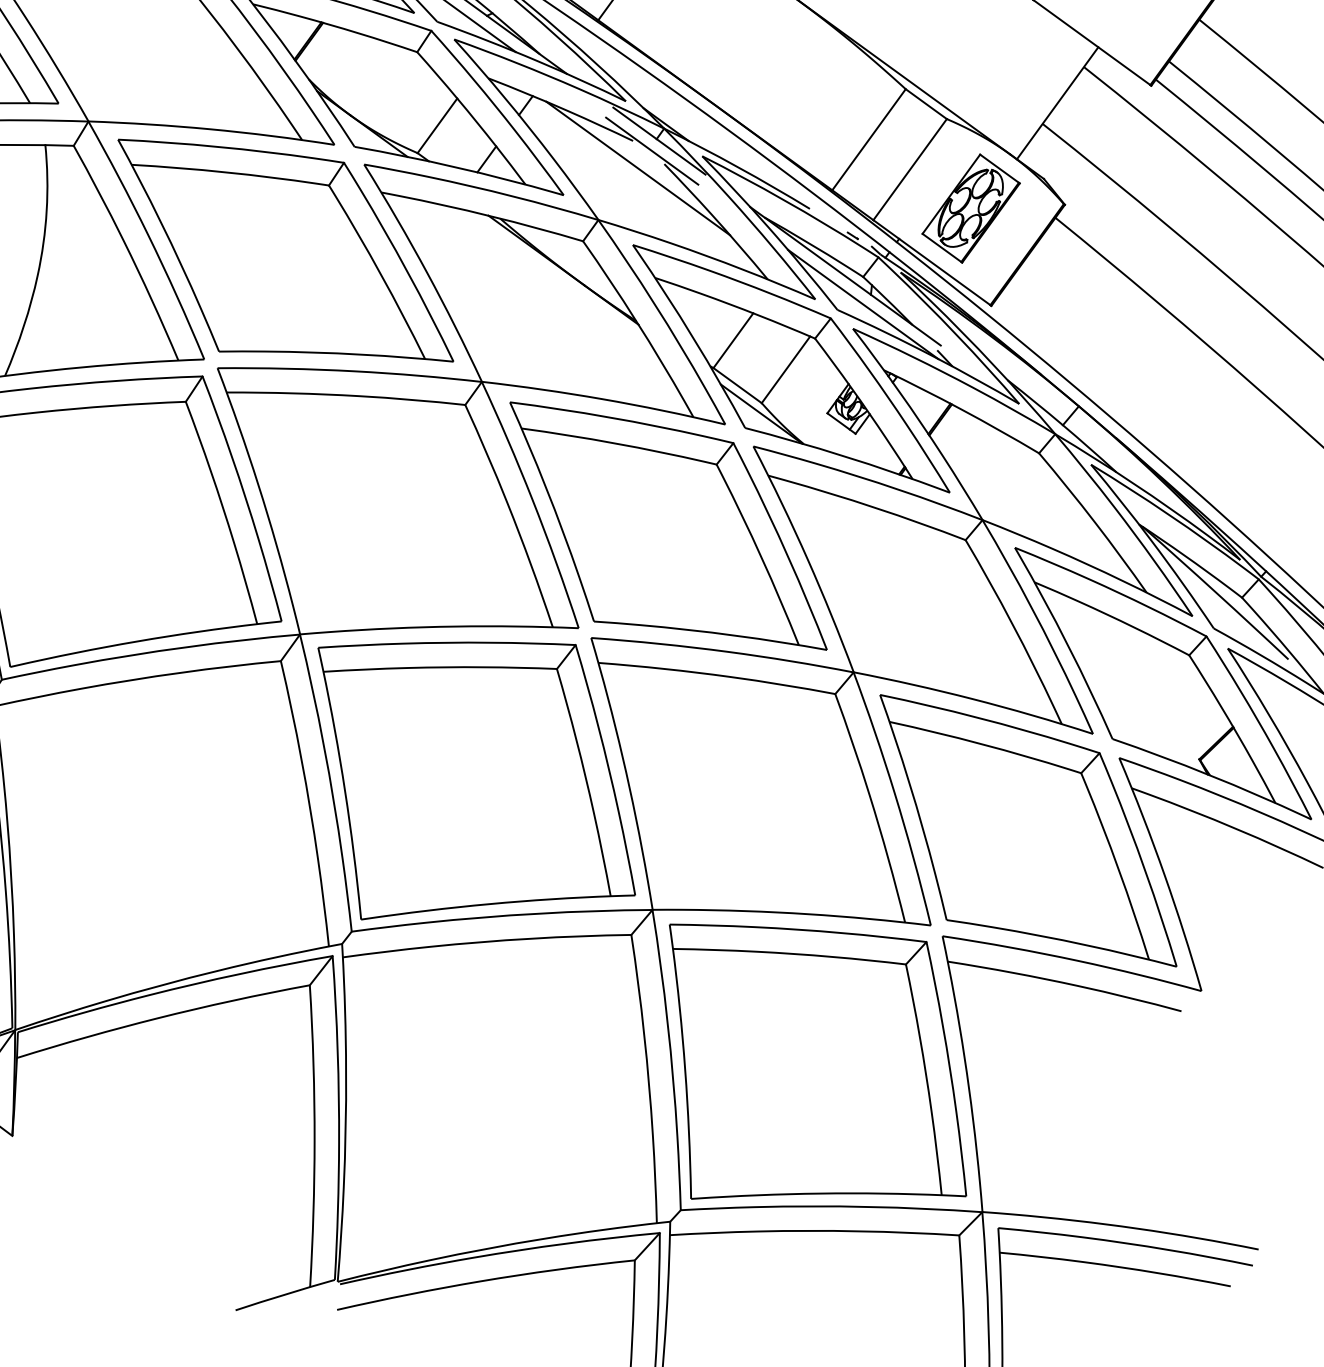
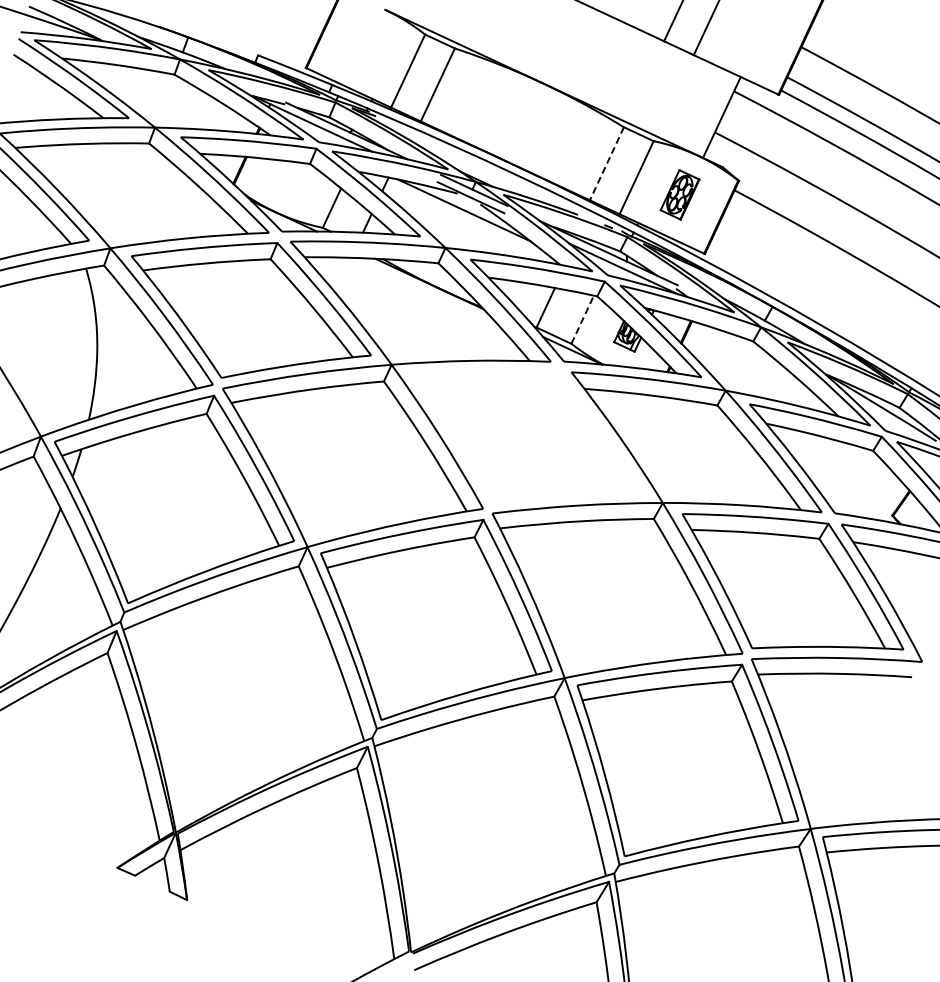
line: (868, 140) -> (606, 164), solid -> dashed
part: (970, 207) -> (679, 194), size x0.7
line: (785, 369) -> (582, 319), solid -> dashed
part: (667, 531) -> (527, 436), removed

